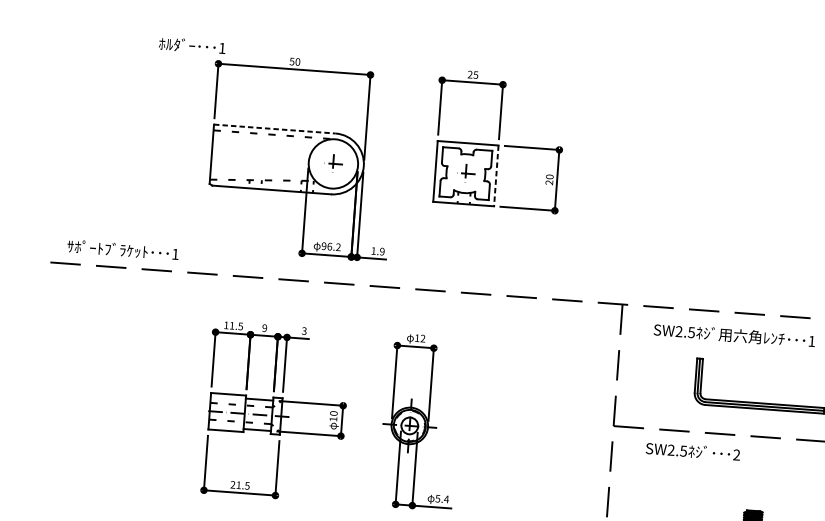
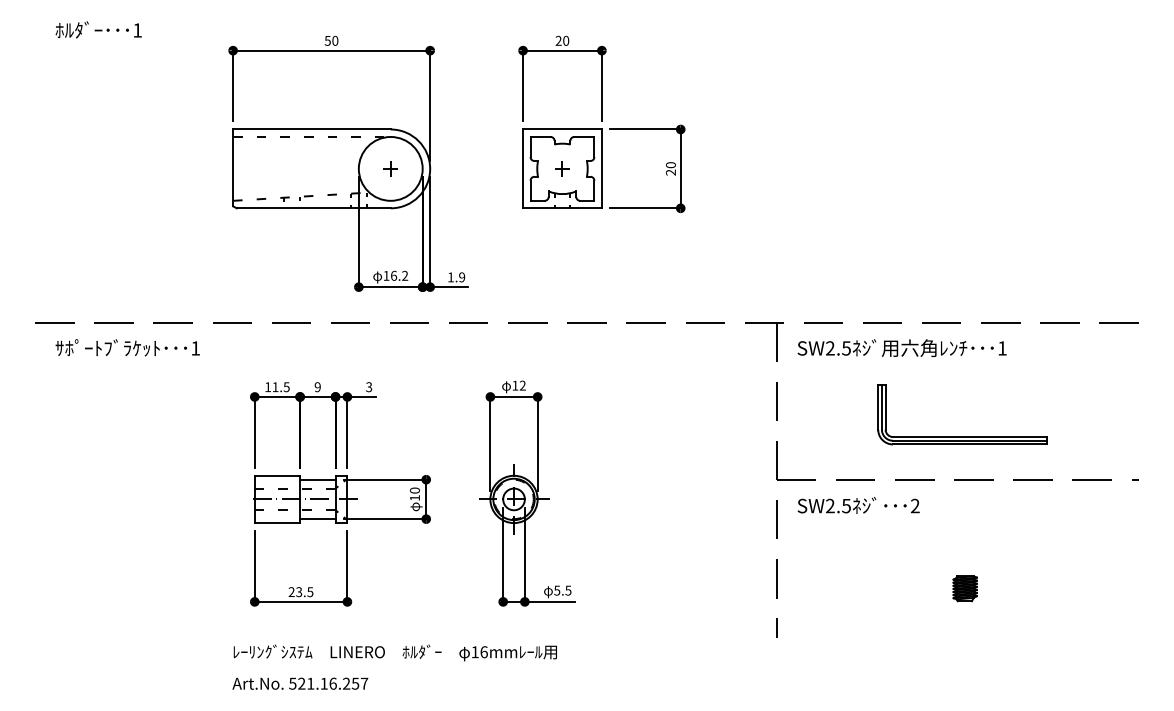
text: (192, 45) -> (98, 29), moved
text: (476, 74) -> (566, 40), 25 -> 20
line: (274, 129) -> (311, 129), dashed -> solid
part: (333, 163) -> (390, 168), size x0.62
part: (465, 173) -> (562, 168), size x0.62
line: (495, 176) -> (601, 169), dashed -> solid
text: (324, 245) -> (386, 275), 96.2 -> 16.2
text: (122, 249) -> (127, 347), moved
text: (734, 335) -> (901, 348), moved
text: (693, 450) -> (858, 504), moved
text: (239, 485) -> (299, 592), 21.5 -> 23.5
text: (446, 499) -> (568, 590), 5.4 -> 5.5

